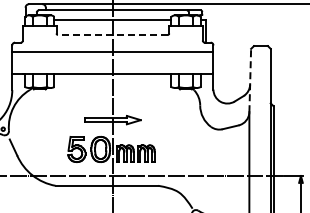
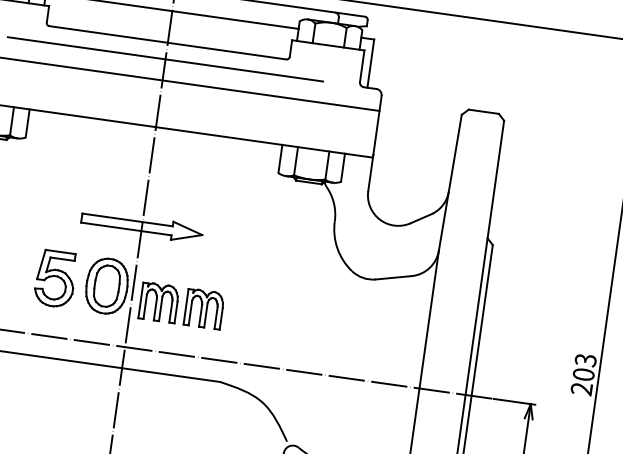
line: (112, 34) -> (167, 41), dashed -> solid
line: (112, 42) -> (164, 58), added
line: (250, 80) -> (450, 182), dashed -> solid

